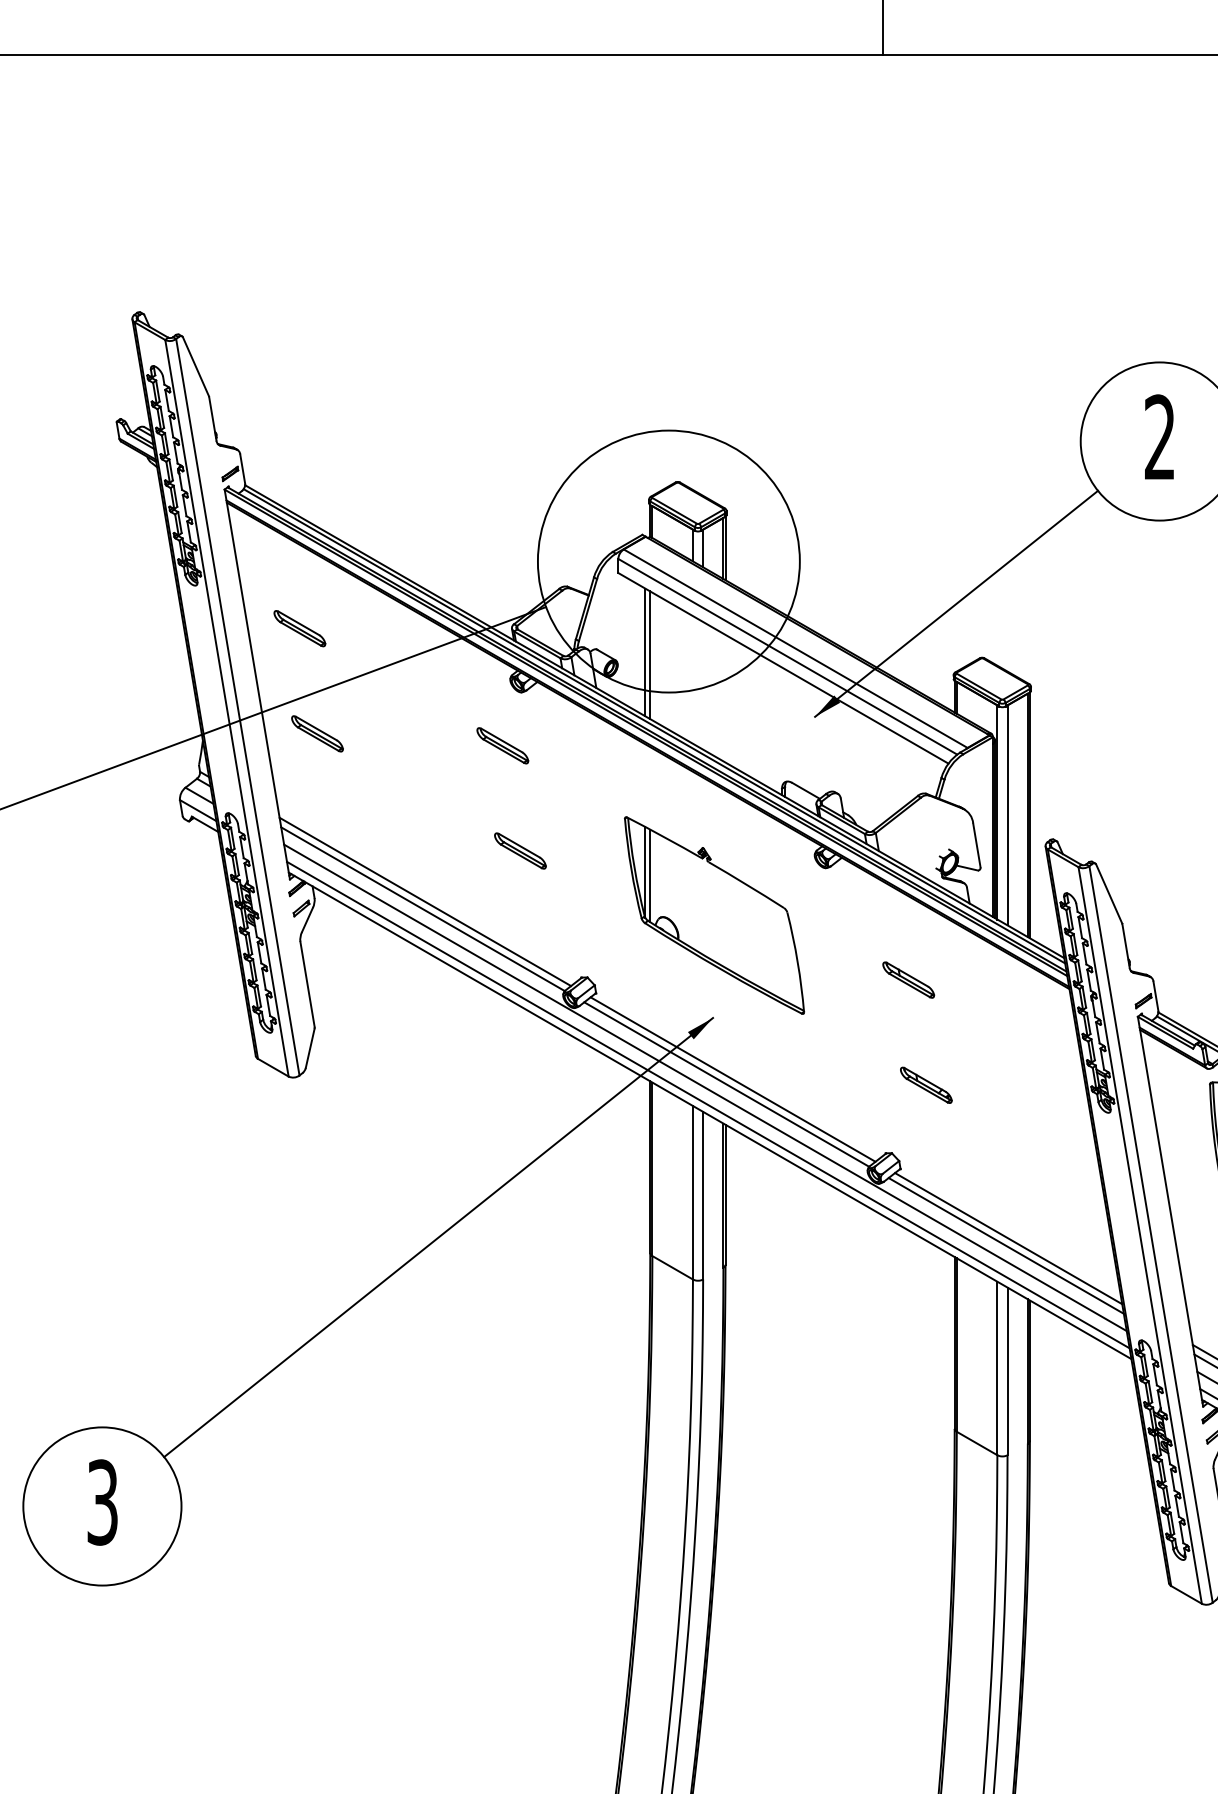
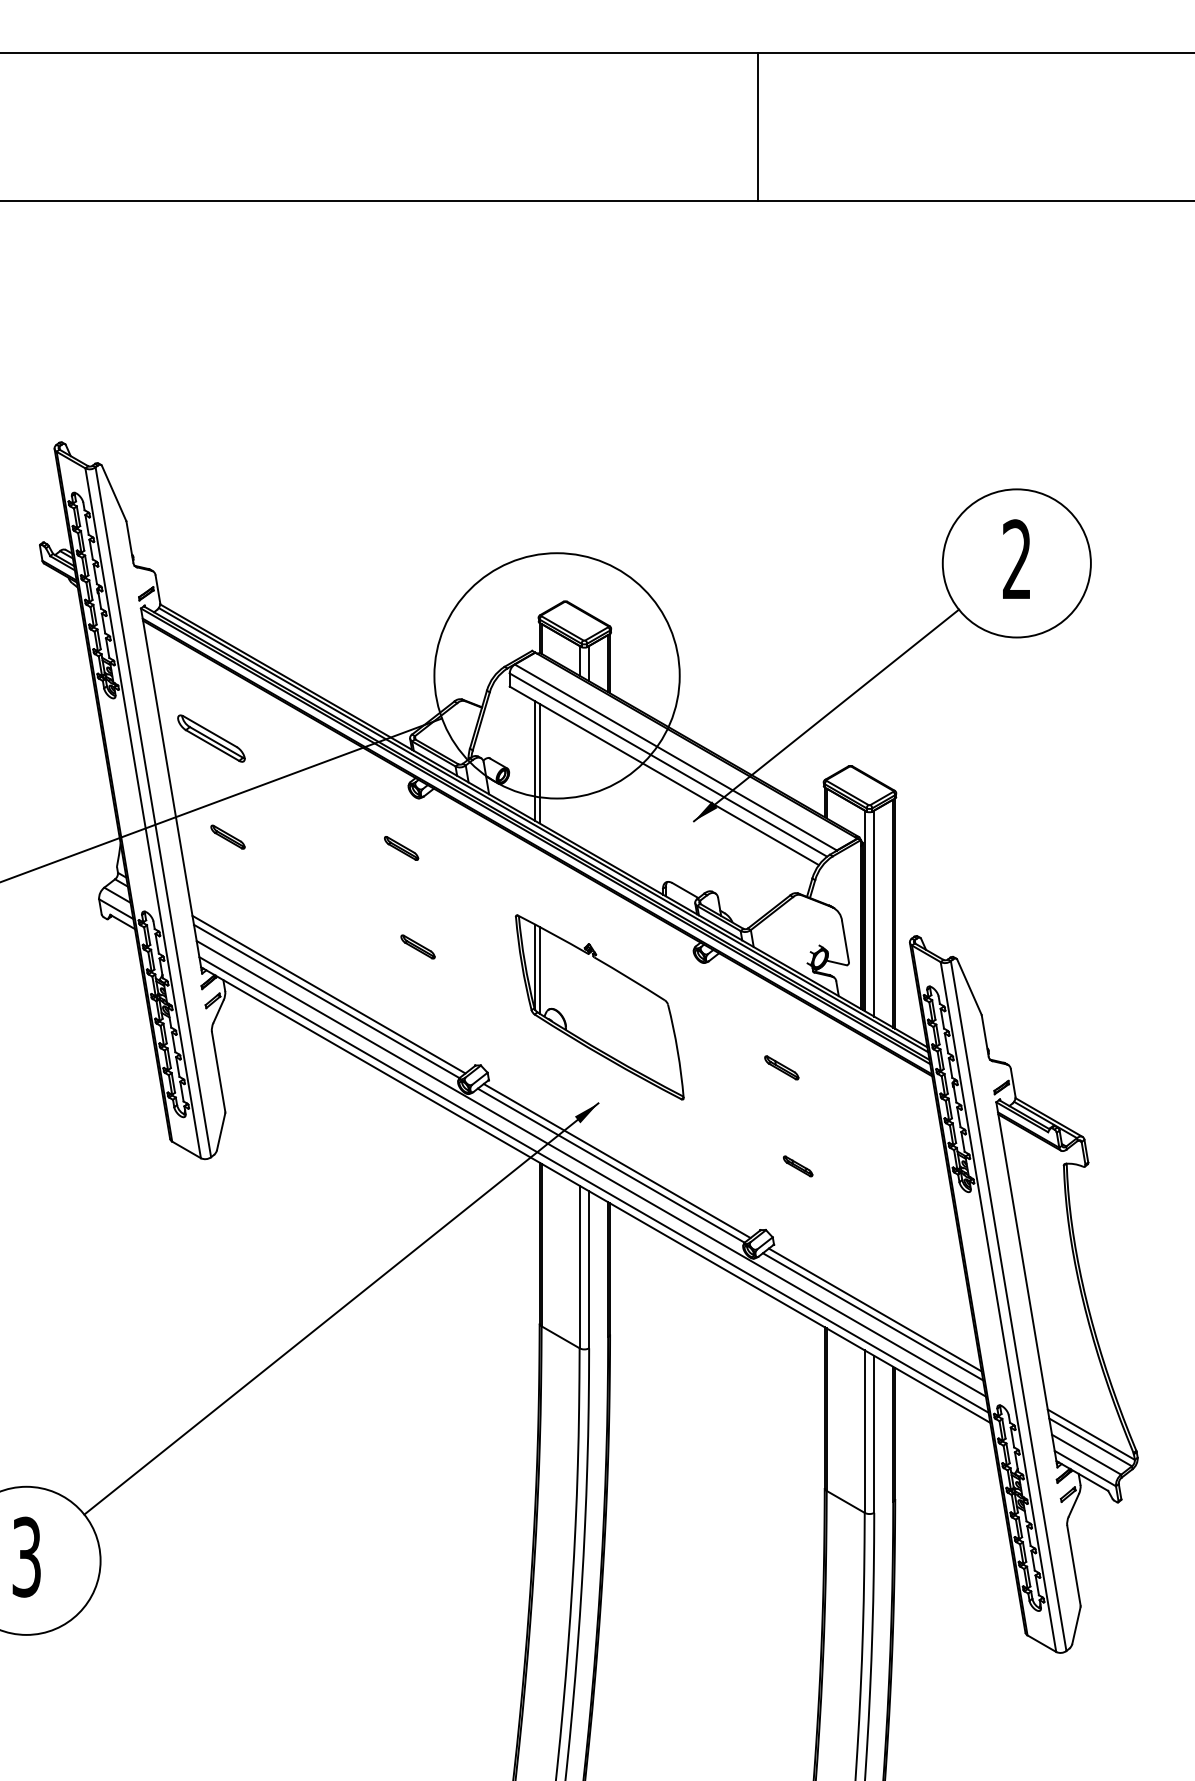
part: (299, 628) -> (211, 738), size x1.4
part: (317, 733) -> (227, 836), size x0.7
part: (502, 745) -> (401, 848), size x0.7
part: (519, 850) -> (417, 946), size x0.7
part: (908, 979) -> (781, 1067), size x0.7
part: (925, 1085) -> (797, 1166), size x0.6

